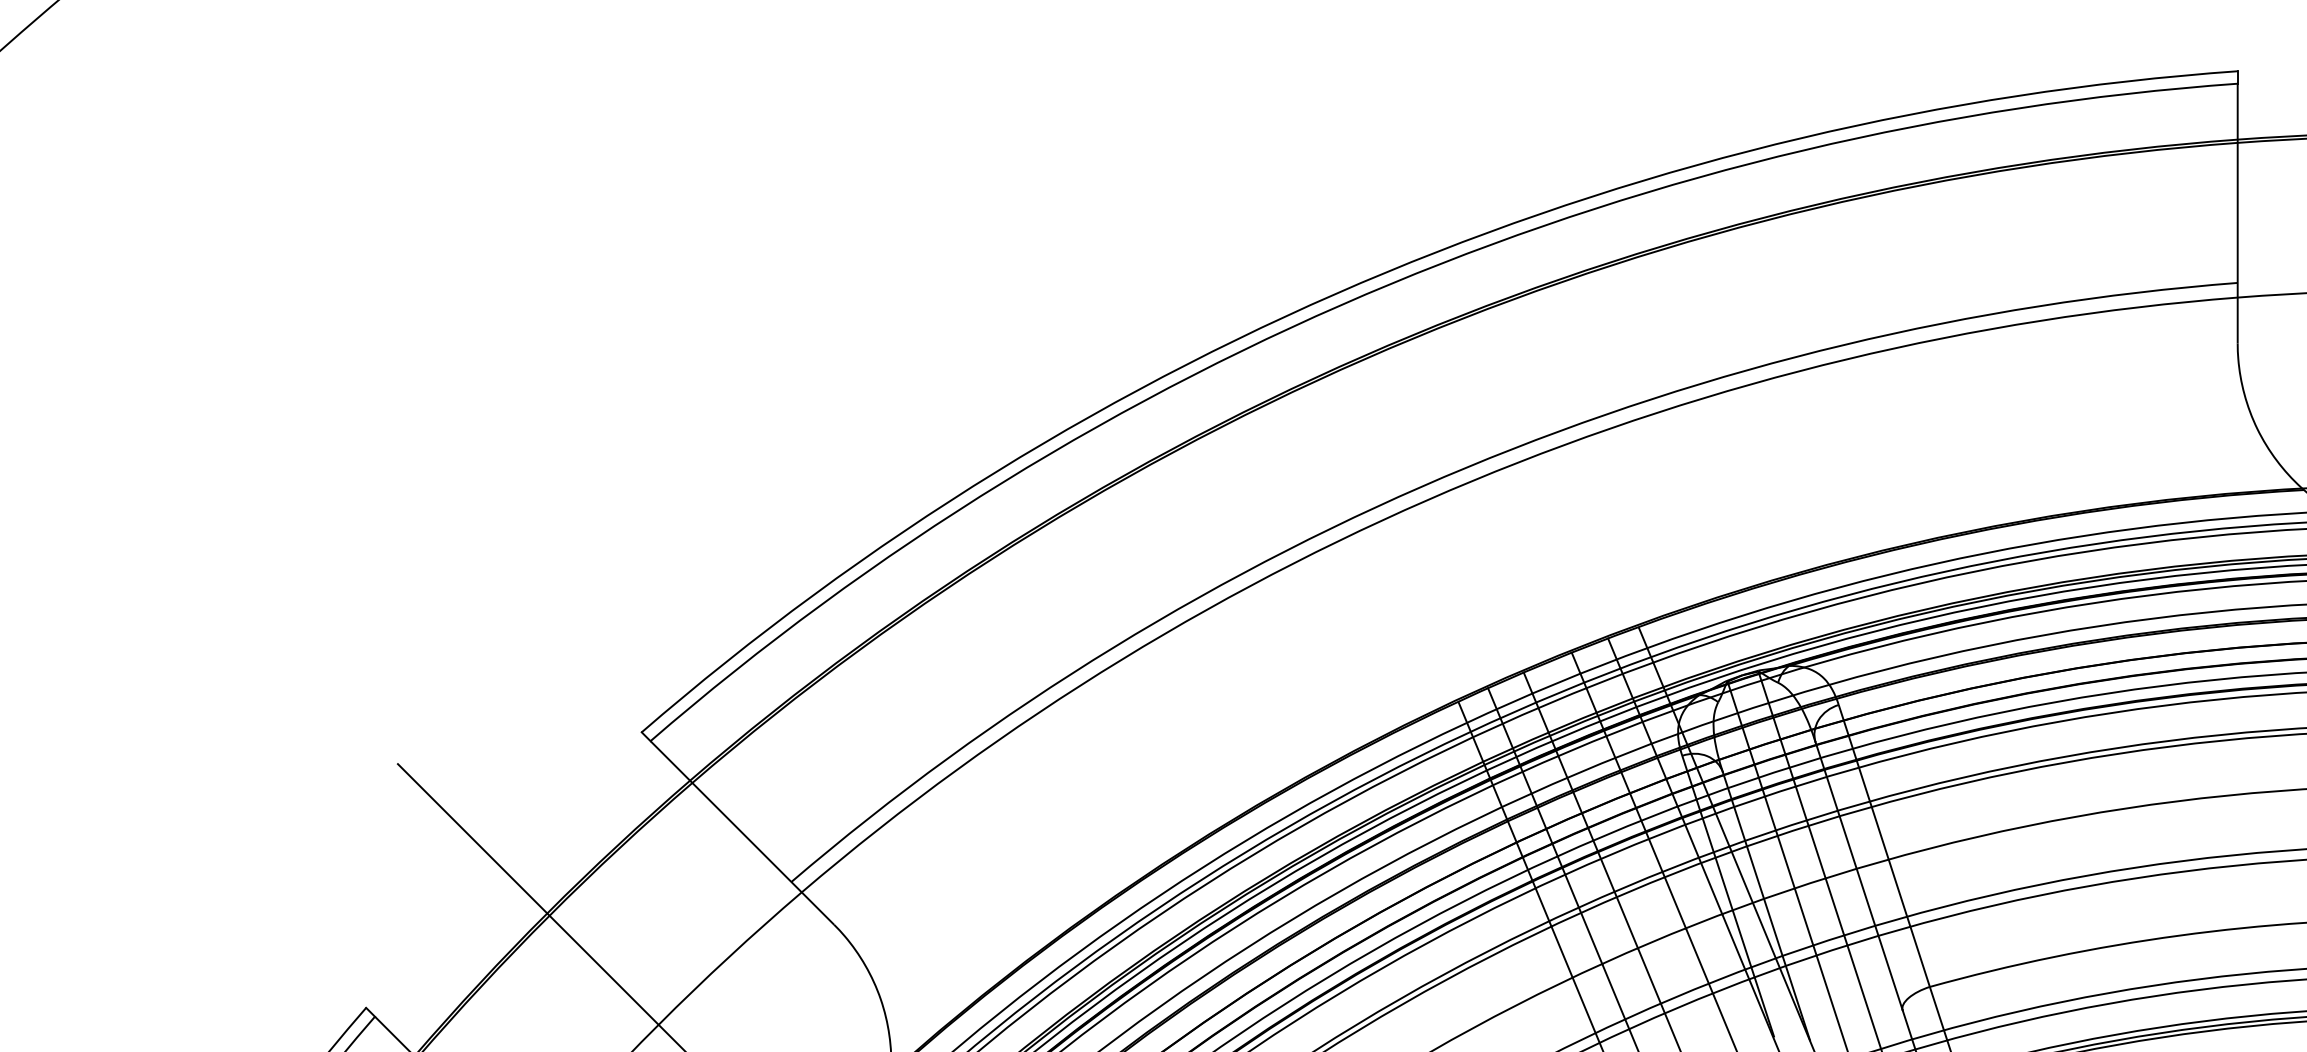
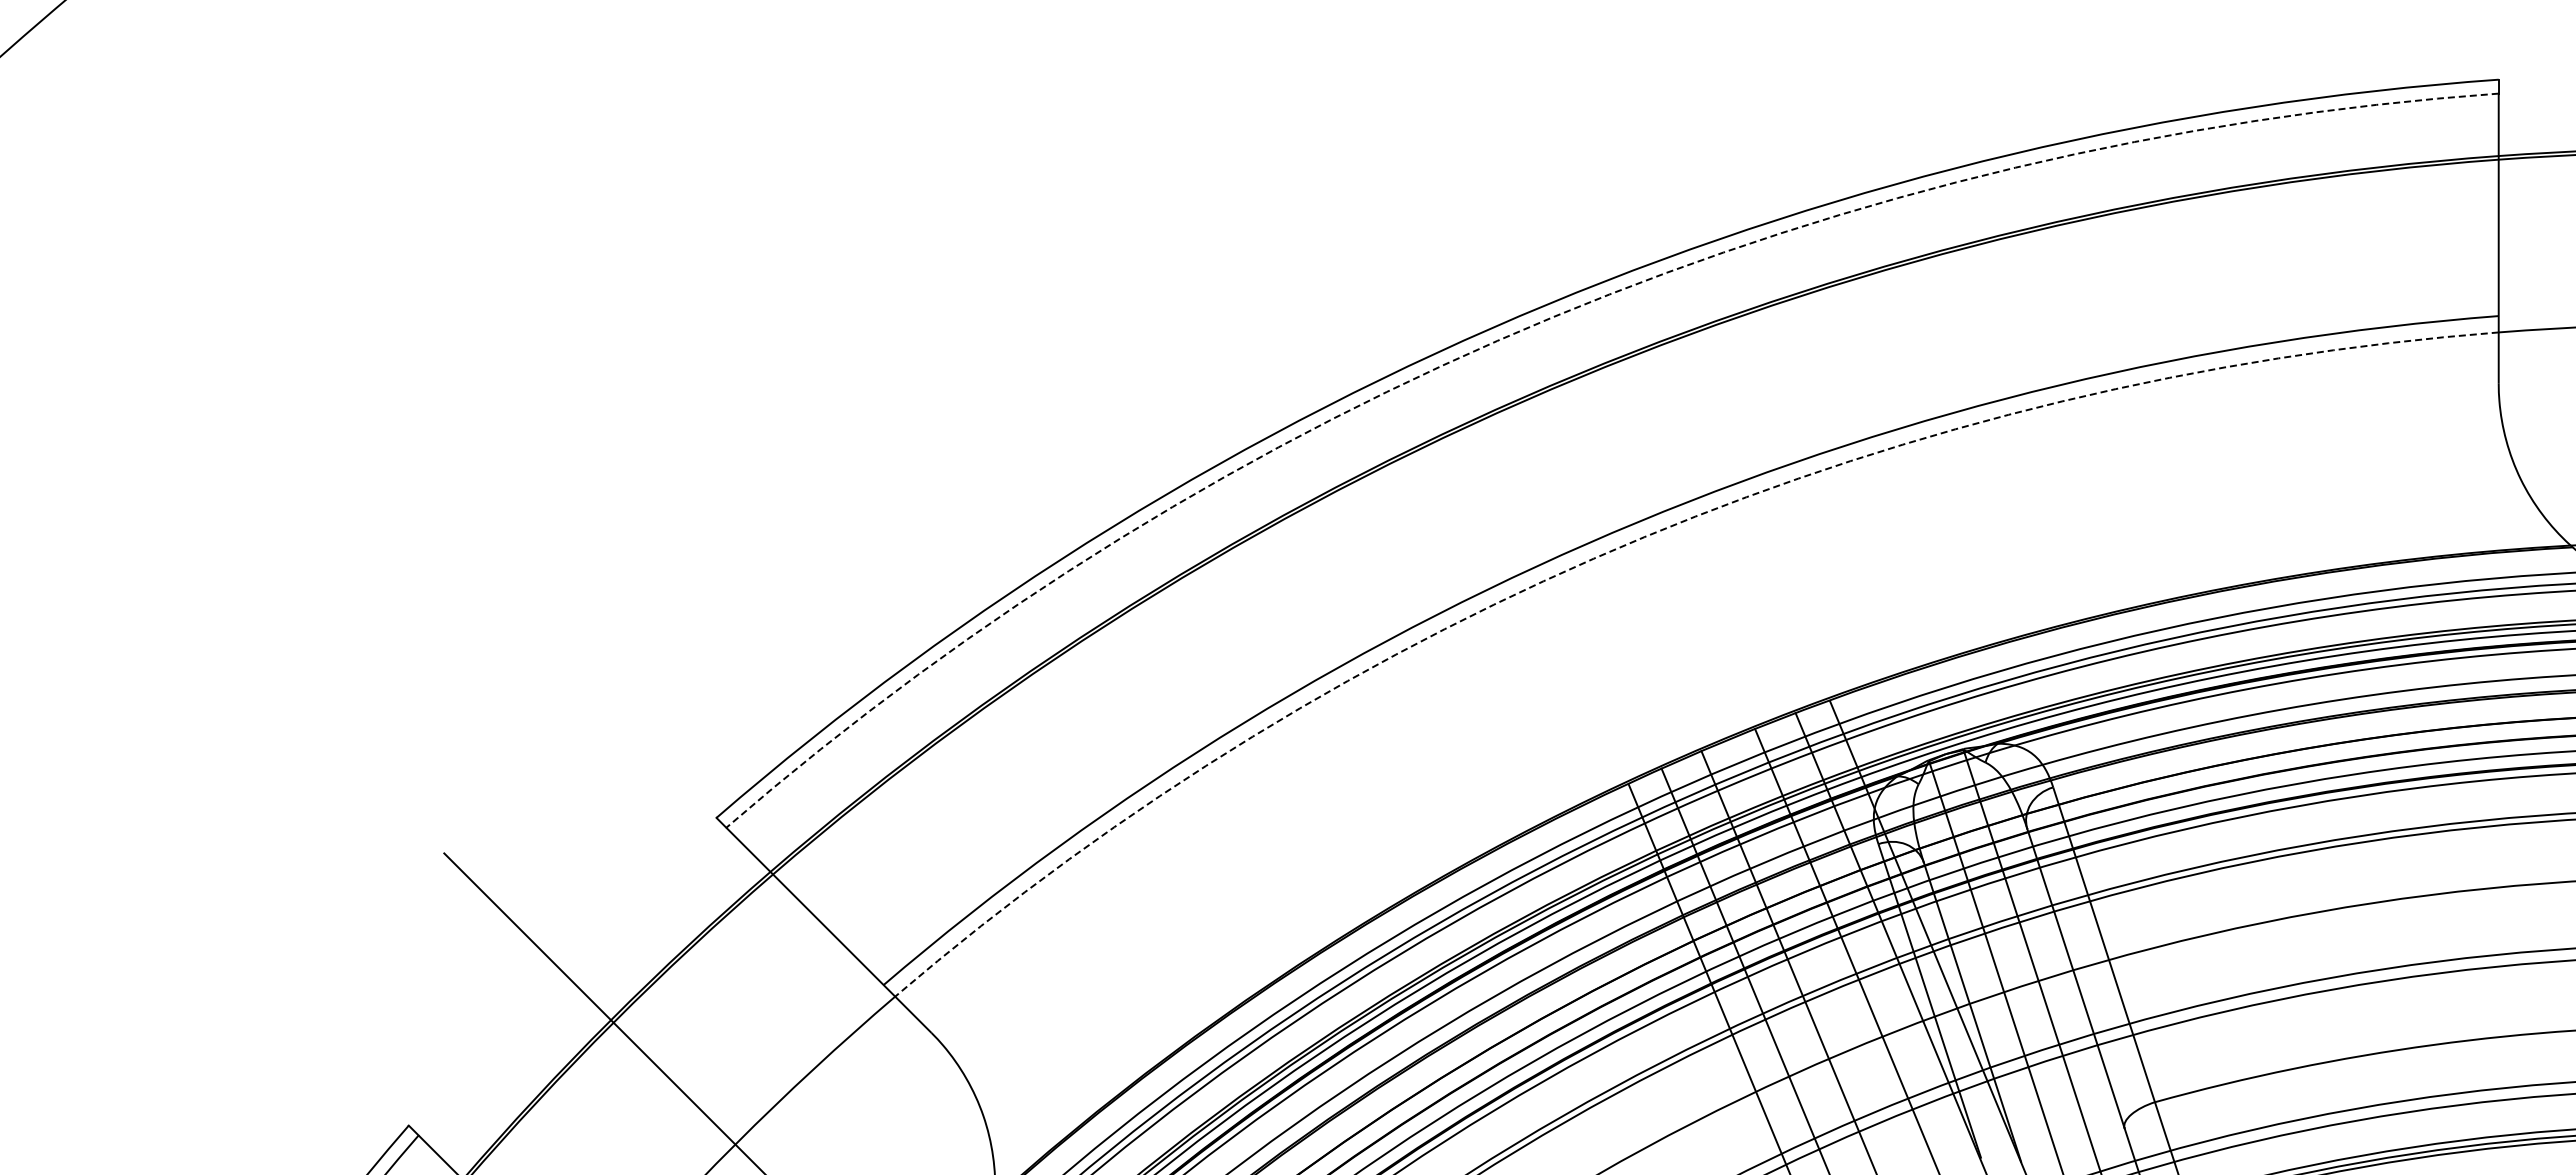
arc: (1391, 284) -> (1553, 317), solid -> dashed
arc: (1472, 481) -> (1644, 537), solid -> dashed

